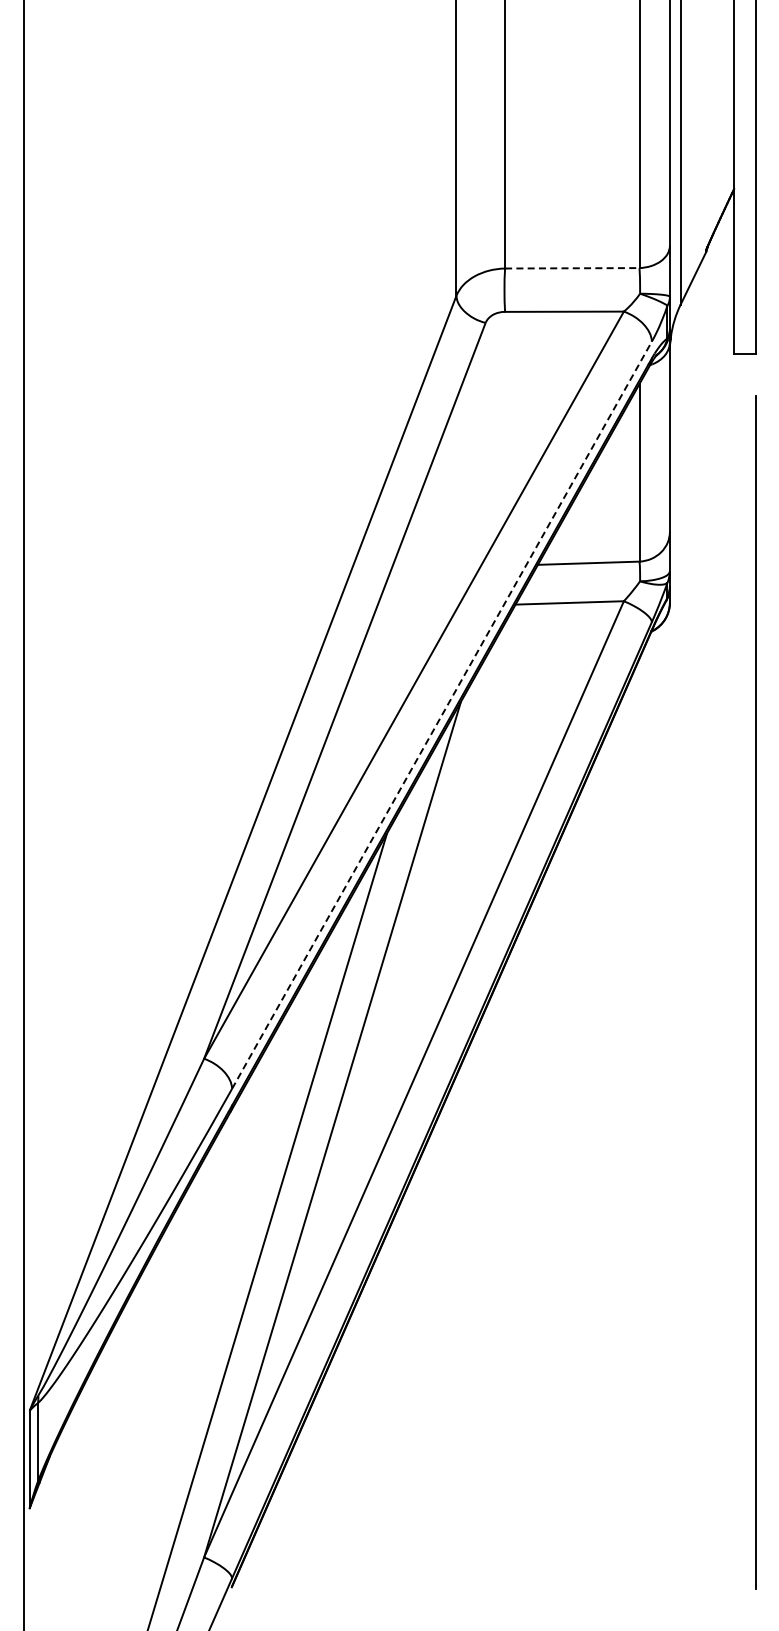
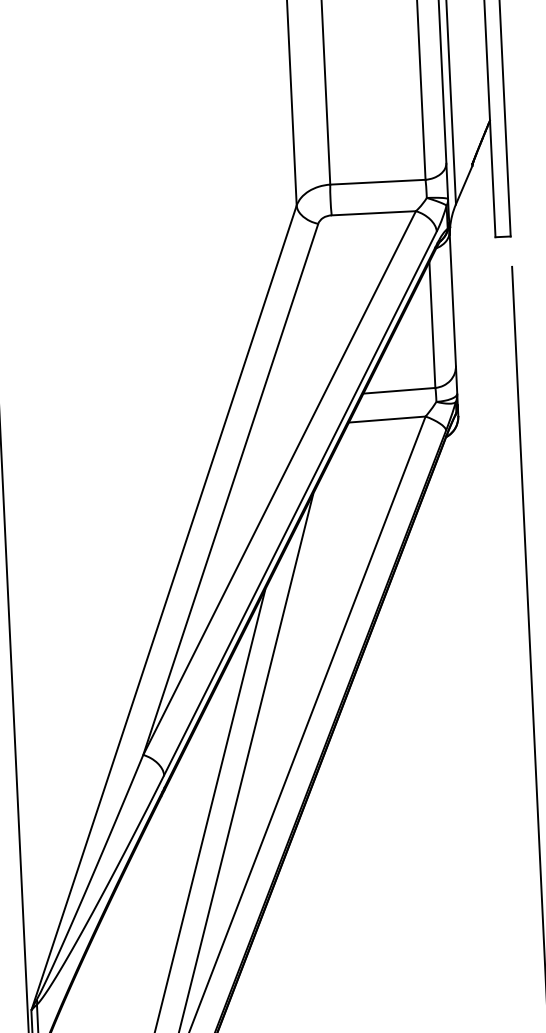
line: (572, 268) -> (378, 182), dashed -> solid
line: (441, 715) -> (300, 503), dashed -> solid

